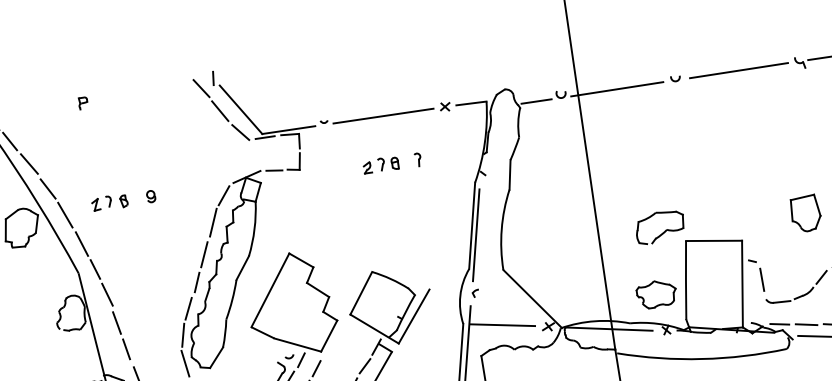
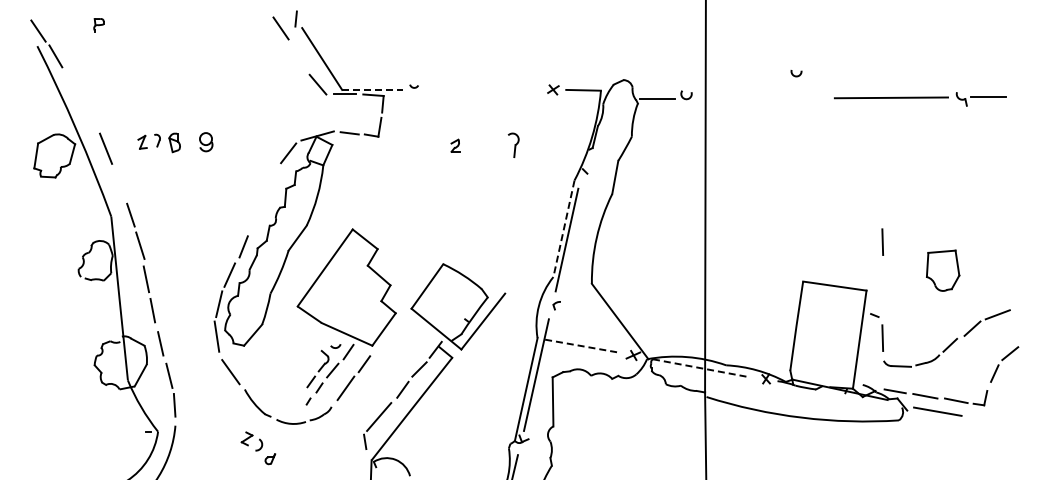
arc: (675, 80) -> (796, 75), moved
line: (617, 89) -> (750, 98), removed
part: (82, 103) -> (98, 25), moved
line: (219, 110) -> (297, 56), removed
line: (382, 115) -> (481, 89), removed
line: (288, 129) -> (372, 89), solid -> dashed
part: (417, 159) -> (513, 144), size x1.6
line: (28, 163) -> (73, 84), removed
part: (388, 163) -> (479, 144), removed
line: (47, 189) -> (90, 116), removed
part: (150, 196) -> (205, 141), size x1.4
line: (749, 196) -> (882, 241), added
part: (123, 200) -> (174, 142), size x1.4
line: (212, 222) -> (271, 181), removed
line: (471, 226) -> (563, 229), solid -> dashed
part: (664, 230) -> (780, 266), removed
line: (81, 243) -> (119, 183), removed
line: (204, 254) -> (256, 216), removed
part: (656, 293) -> (761, 336), removed
line: (503, 325) -> (582, 346), solid -> dashed
line: (609, 329) -> (702, 368), solid -> dashed

